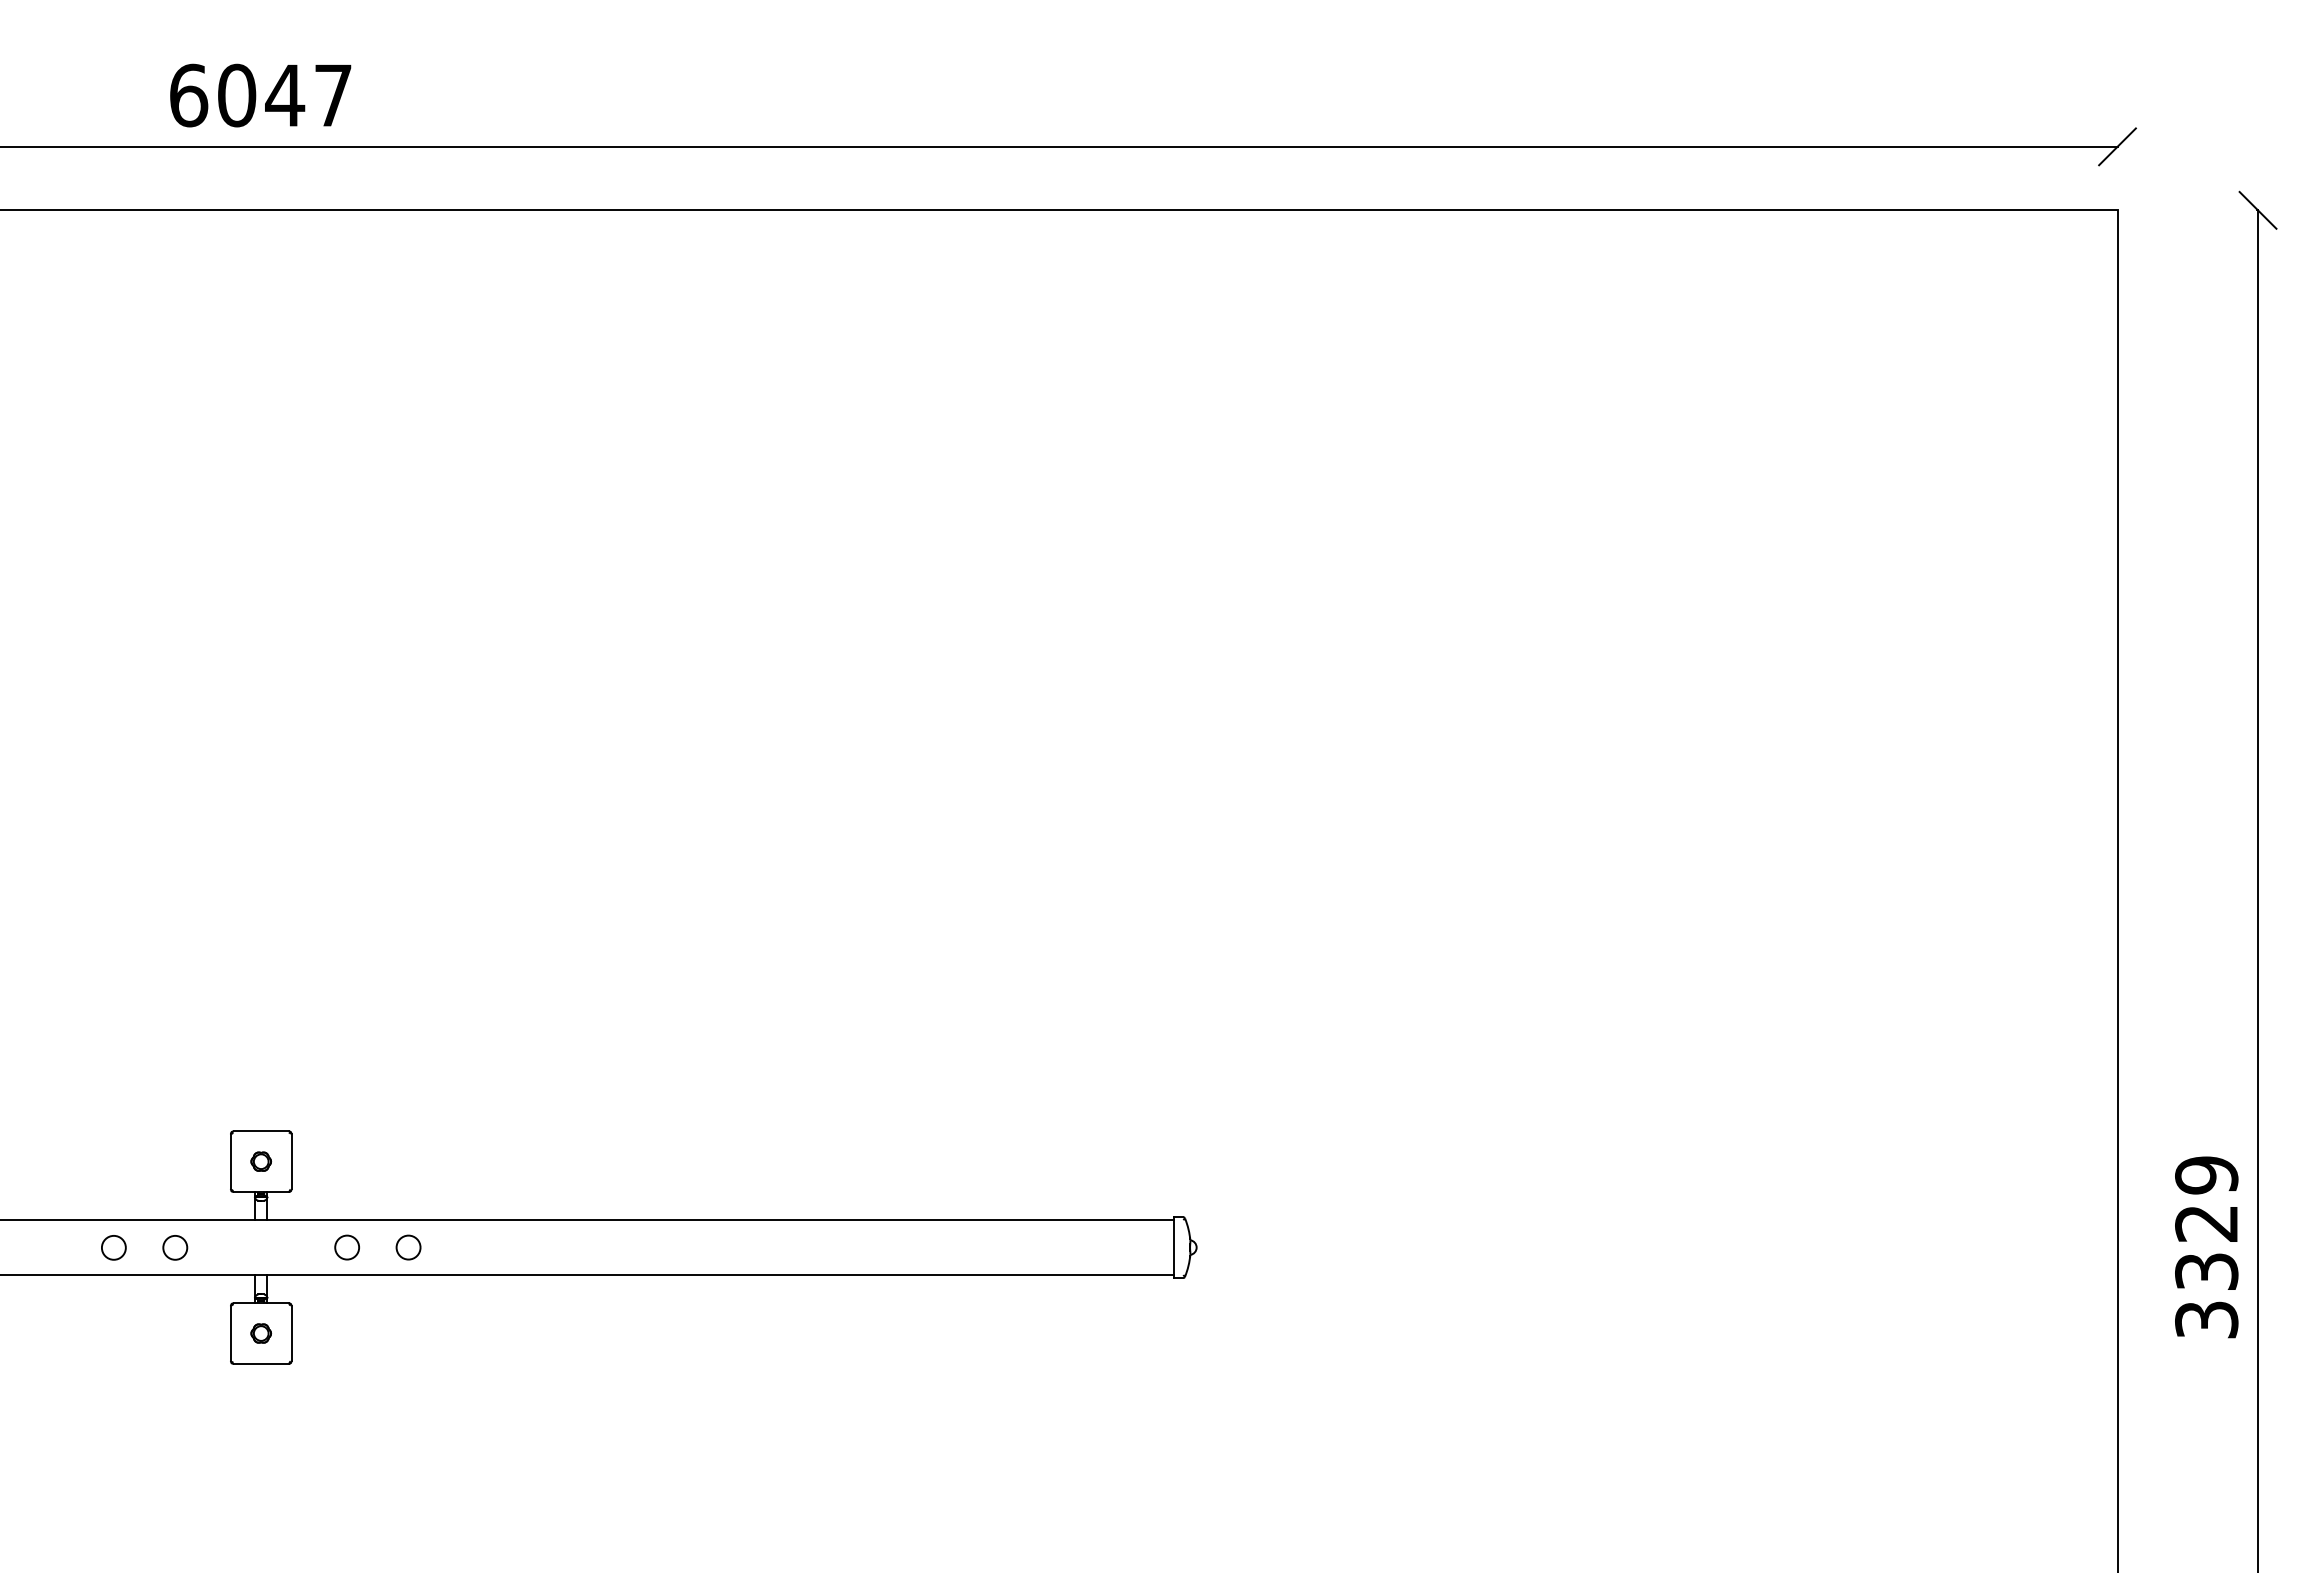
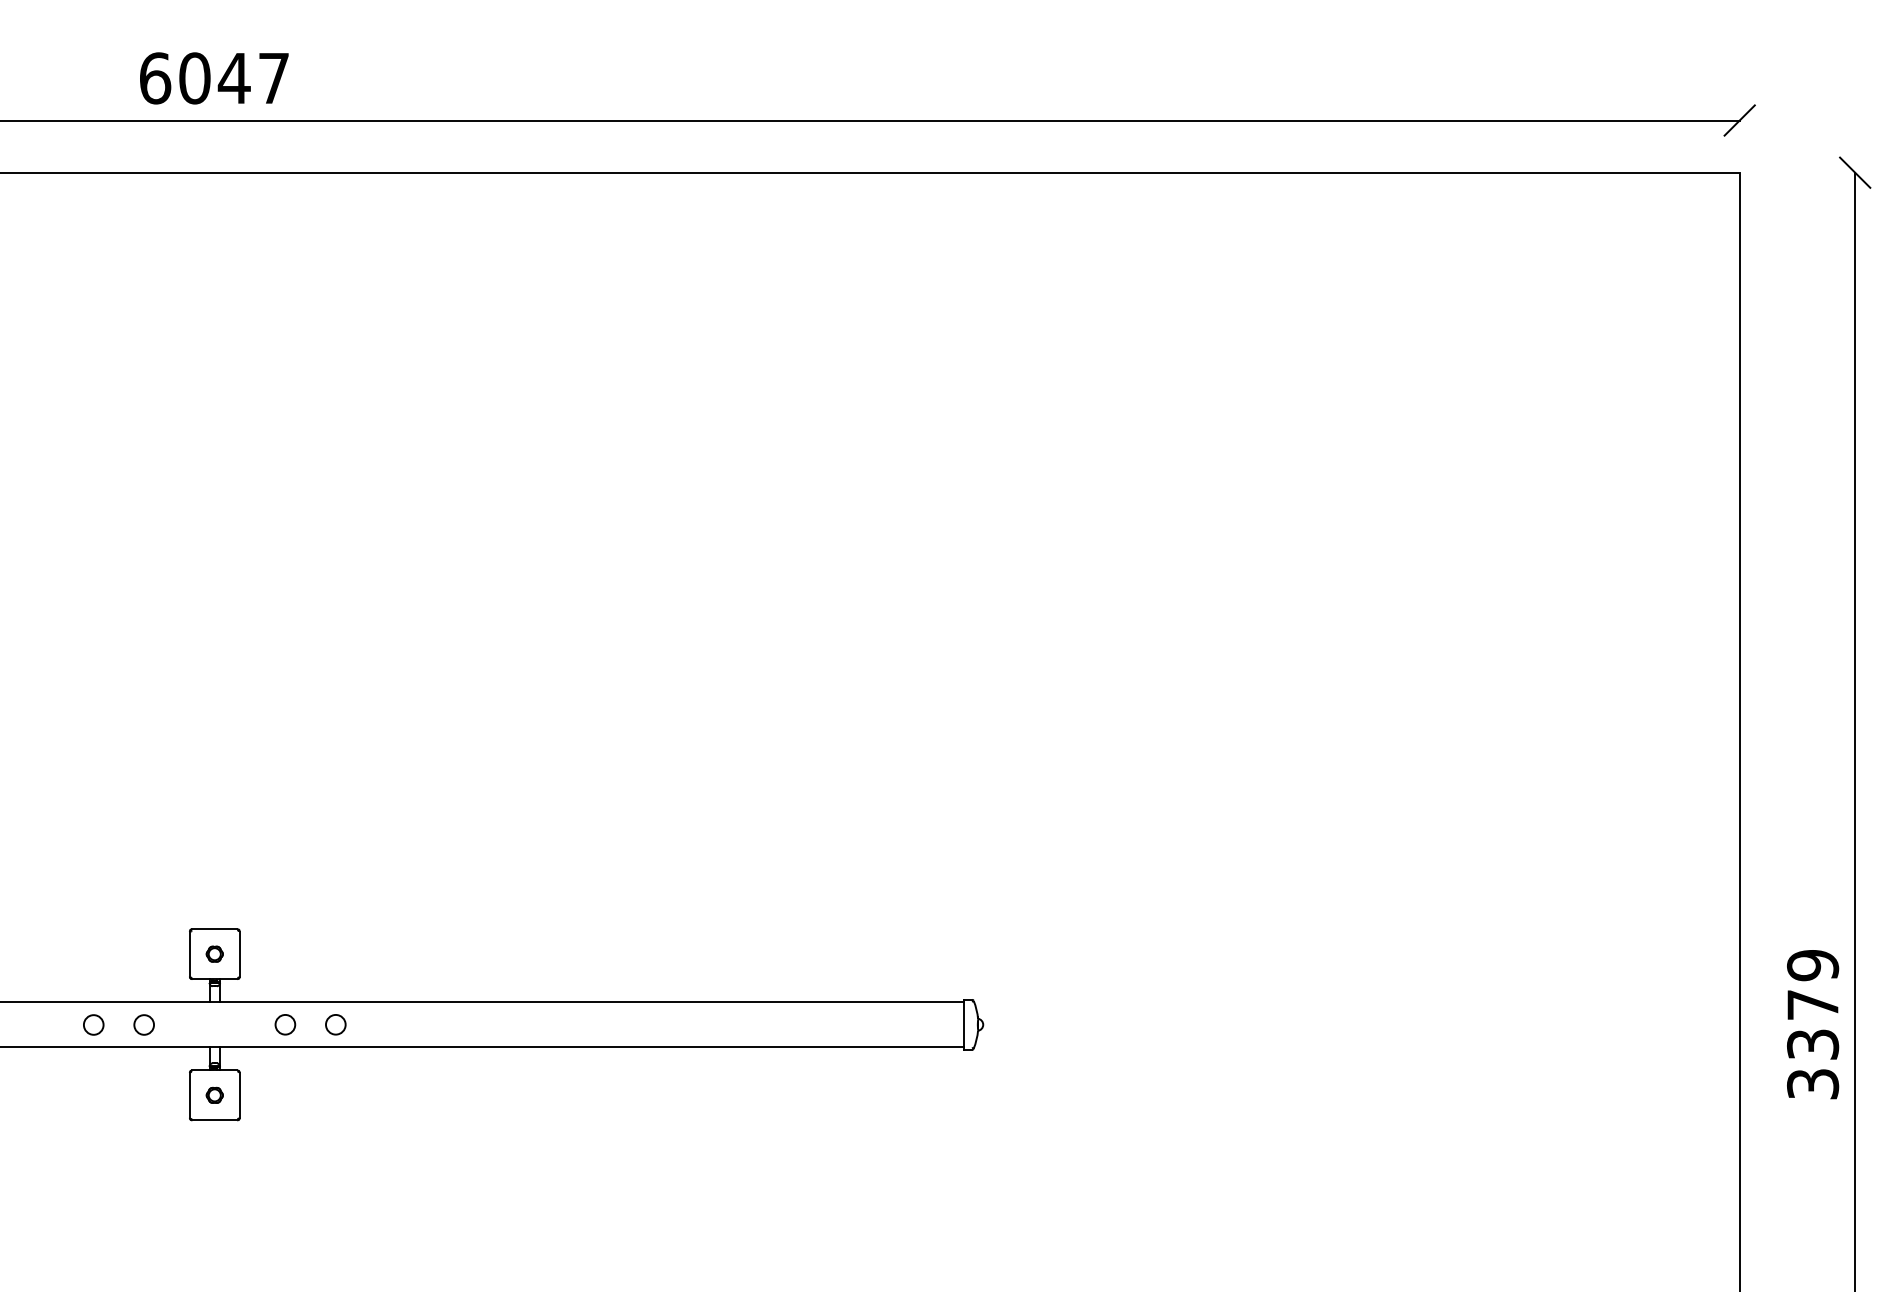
text: (2206, 1223) -> (1812, 1004), 3329 -> 3379

